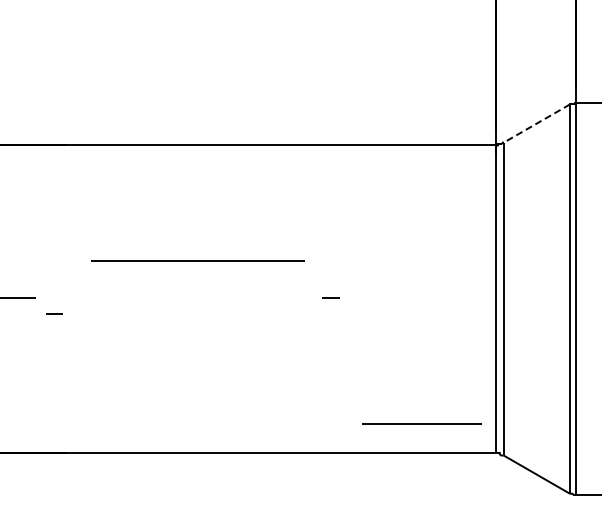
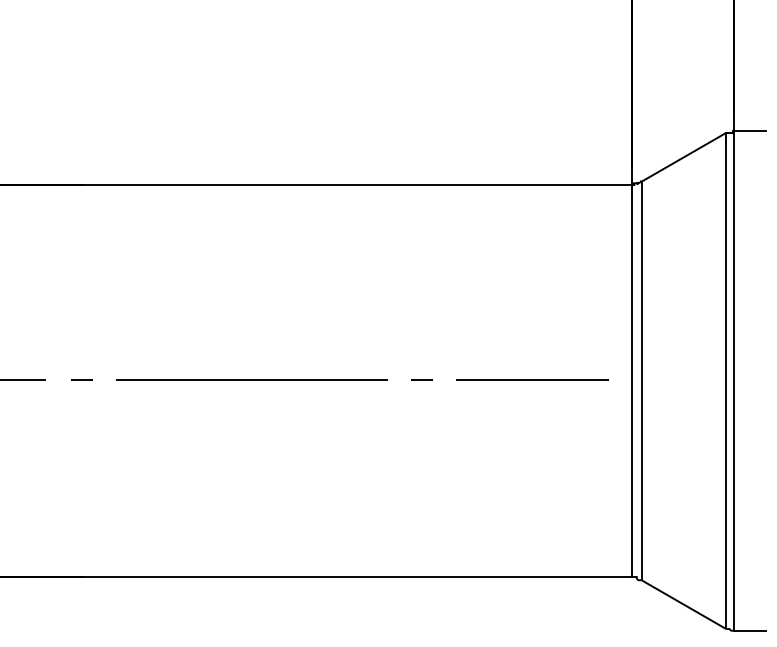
line: (536, 123) -> (683, 157), dashed -> solid
line: (197, 260) -> (251, 378), moved
line: (54, 313) -> (82, 378), moved
line: (421, 423) -> (531, 378), moved

